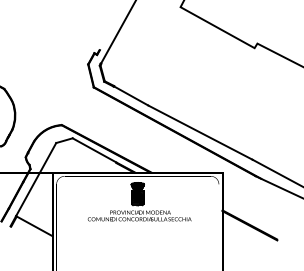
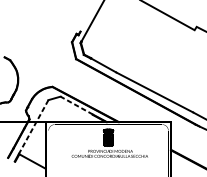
line: (94, 150) -> (76, 105), solid -> dashed
line: (36, 179) -> (33, 127), solid -> dashed

